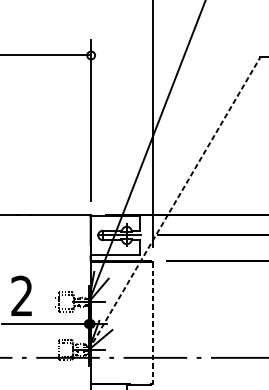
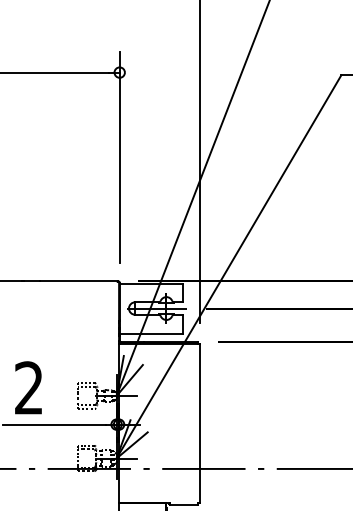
line: (174, 203) -> (229, 266), dashed -> solid
line: (152, 323) -> (200, 423), dashed -> solid

